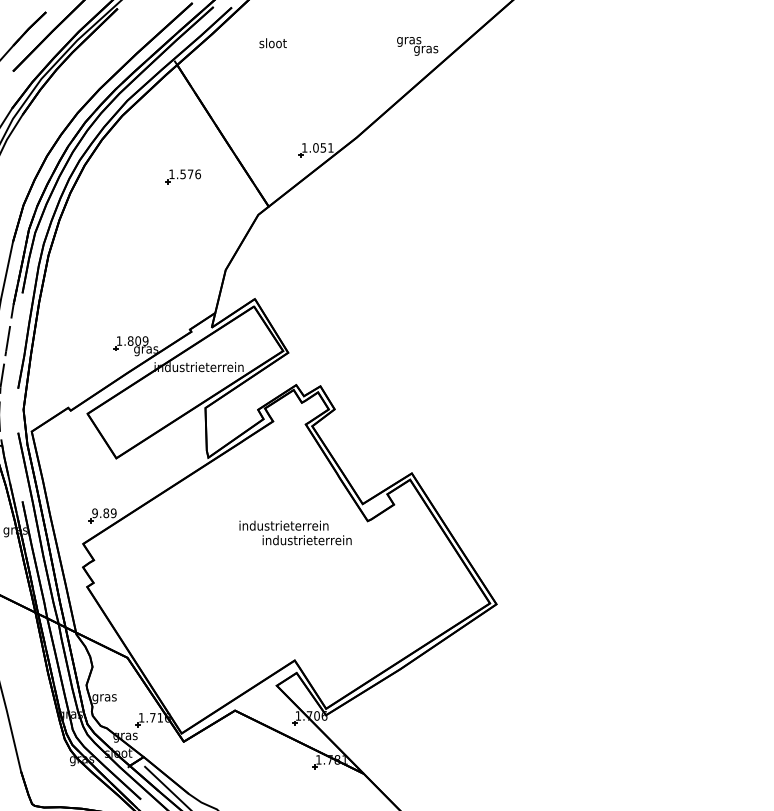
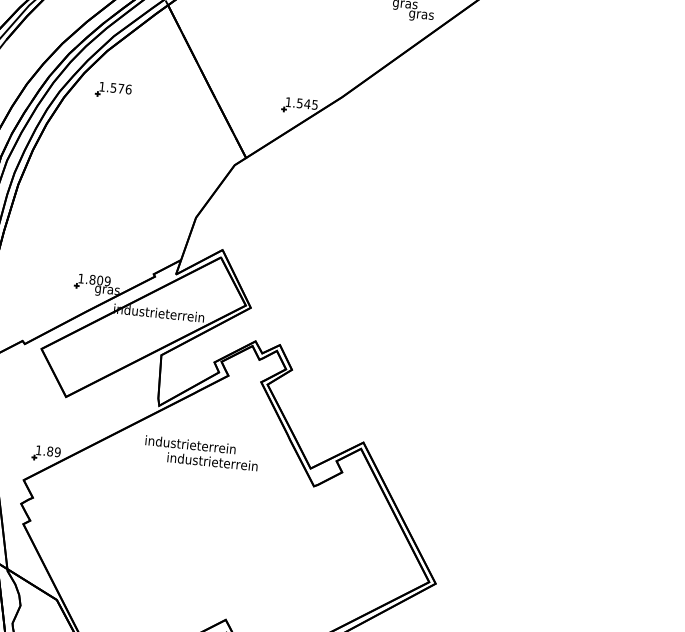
text: (323, 147) -> (307, 103), 1.051 -> 1.545
part: (182, 176) -> (112, 90), moved
text: (94, 513) -> (38, 450), 9.89 -> 1.89
text: (295, 532) -> (201, 452), moved

